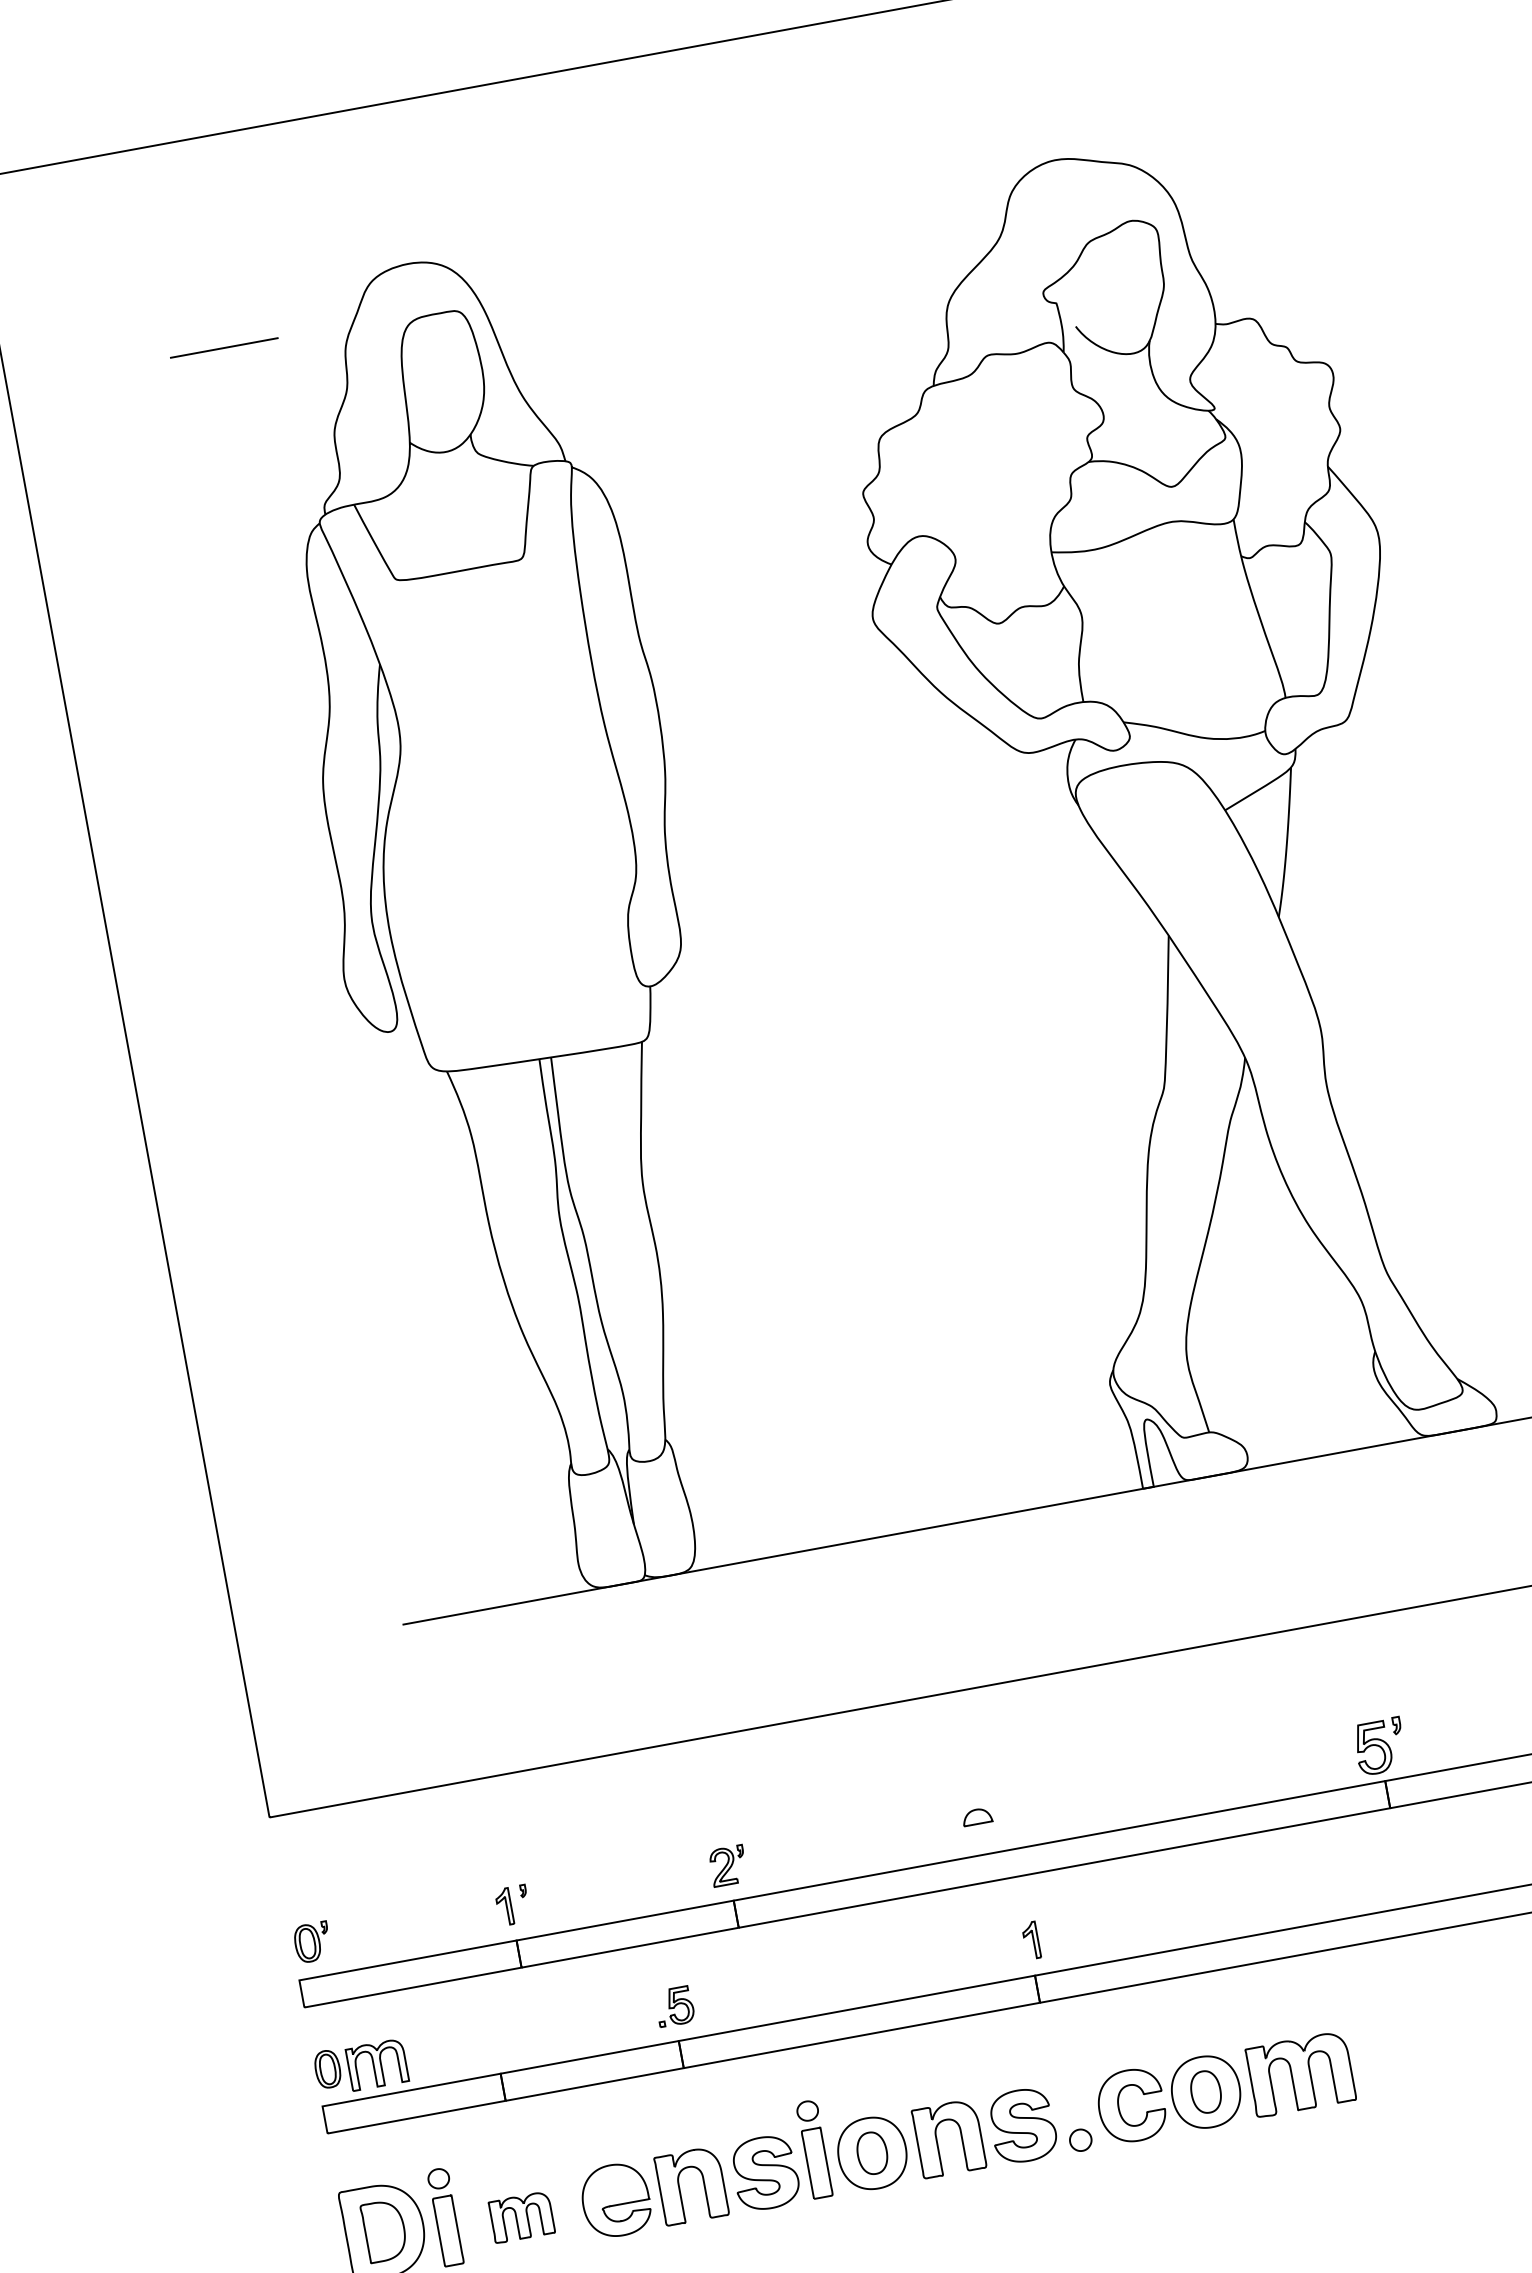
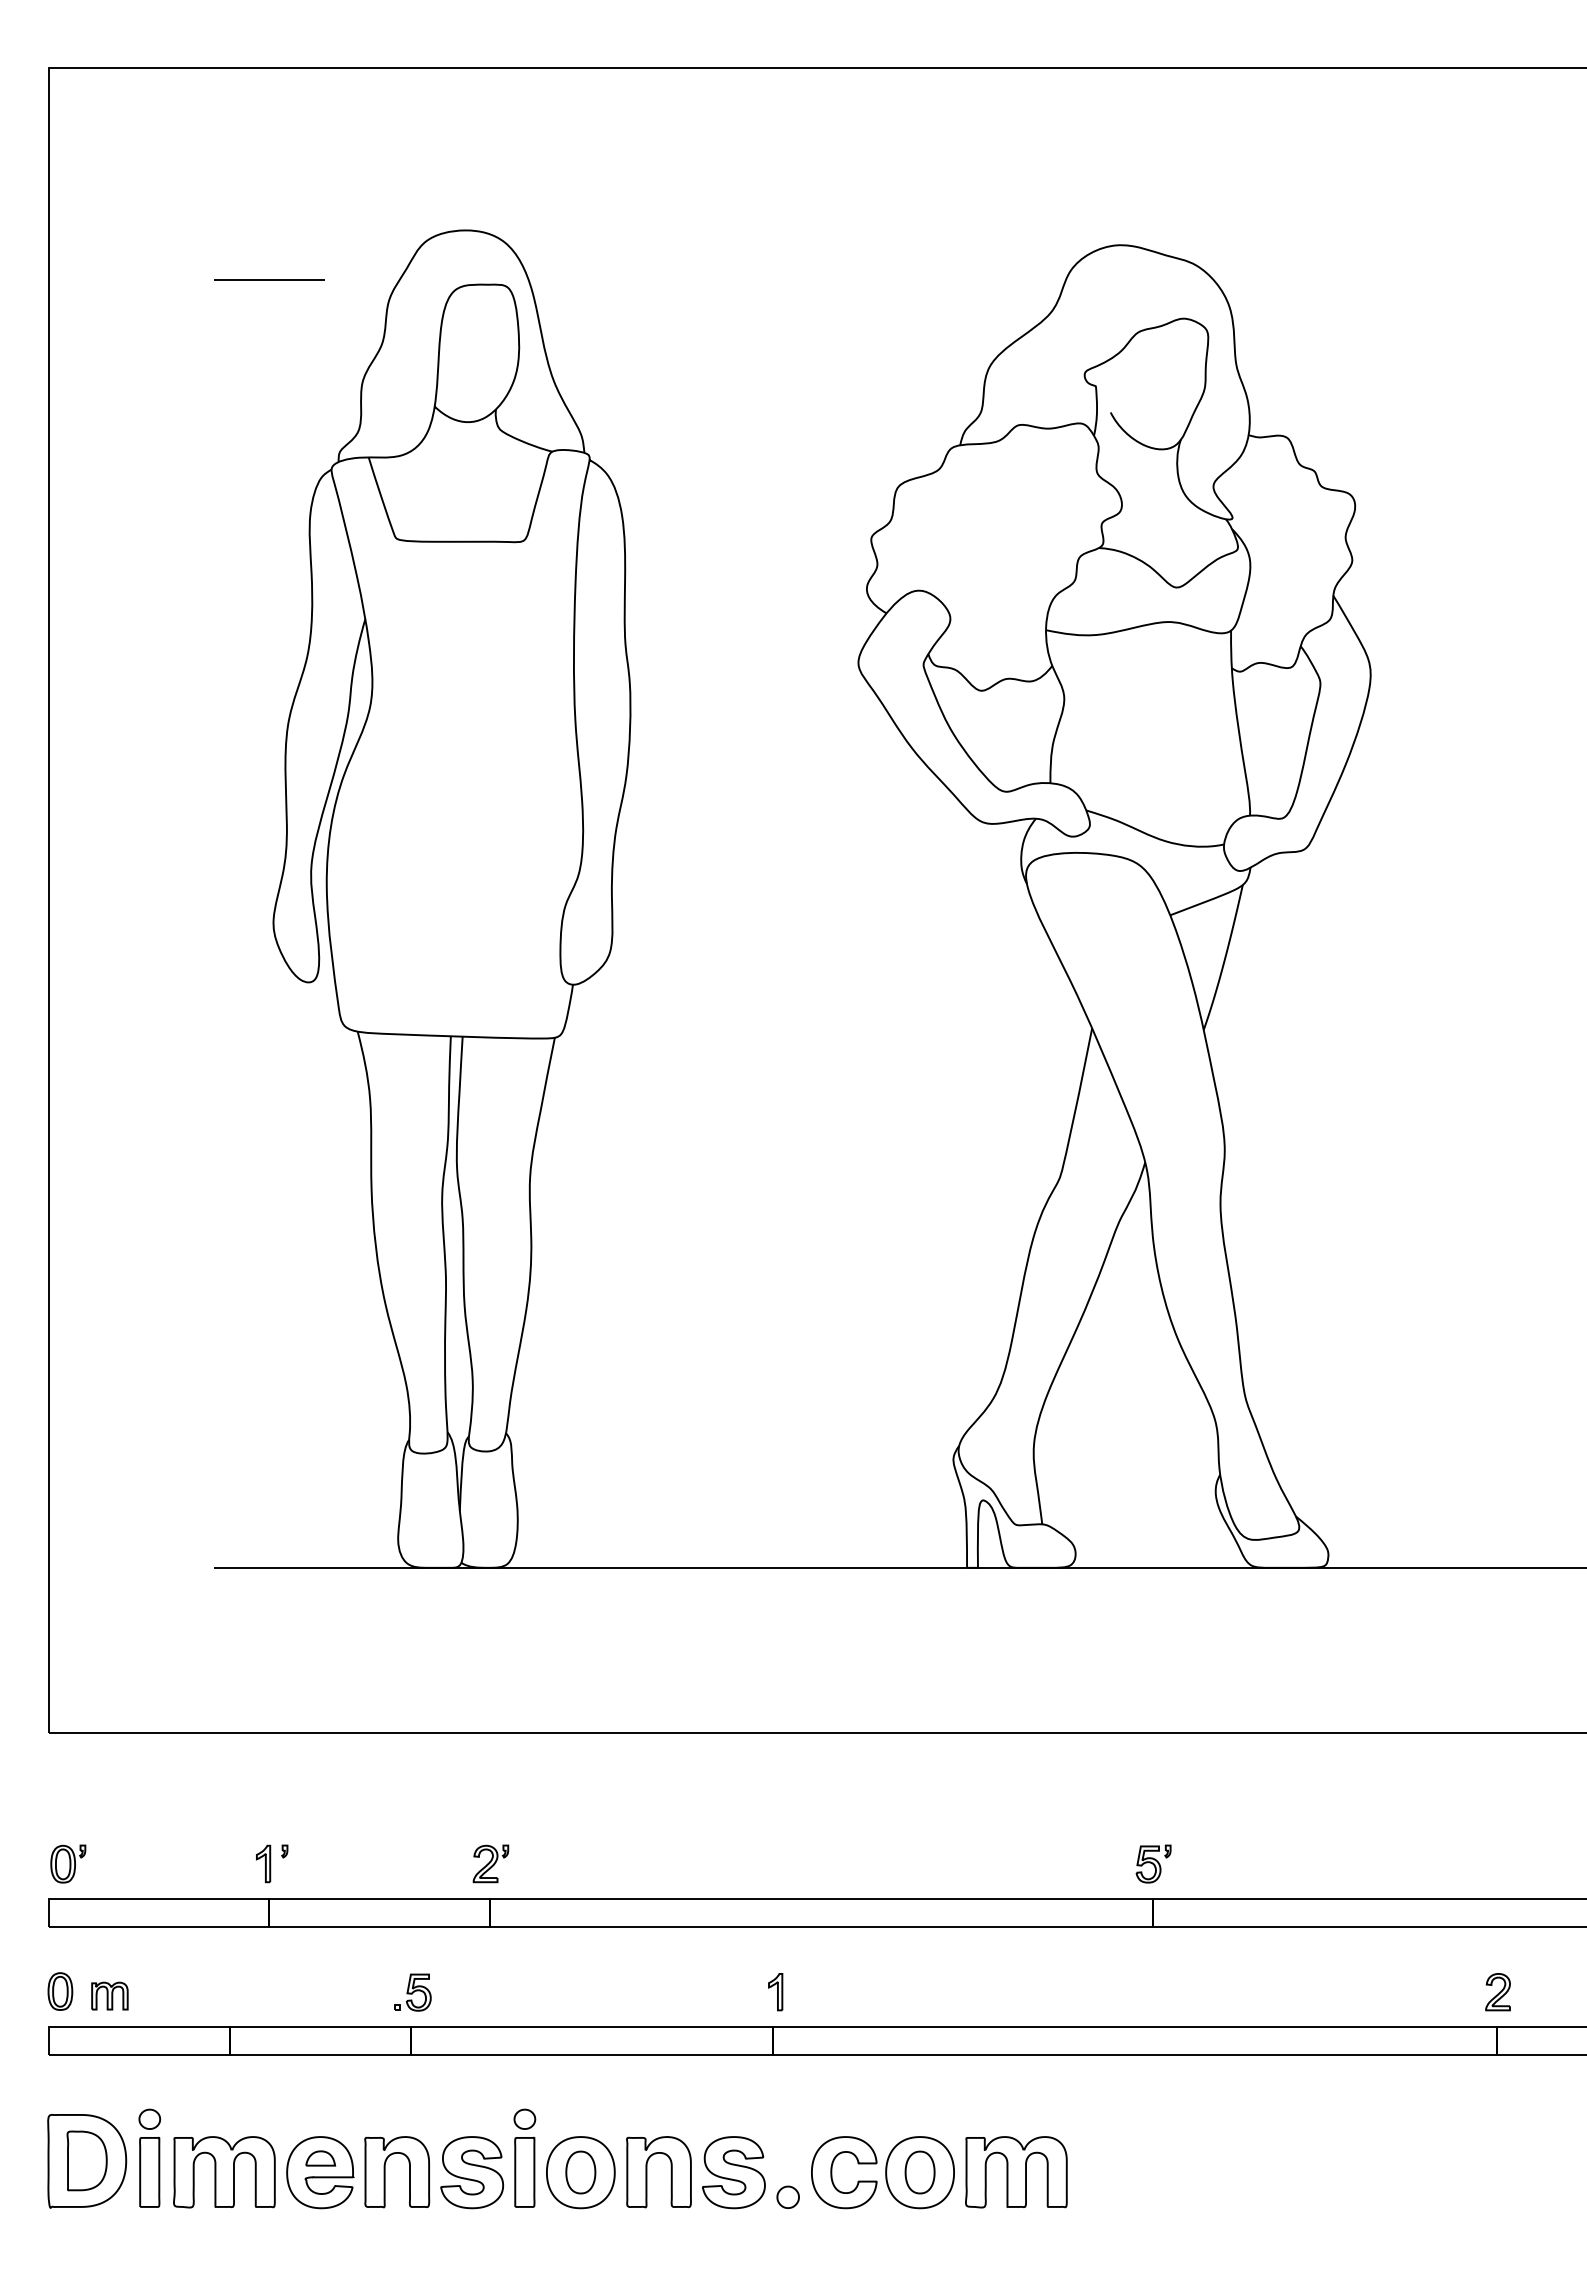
part: (1379, 1745) -> (1153, 1863), size x0.71
part: (977, 1816) -> (320, 2158), moved
part: (376, 2064) -> (109, 1995), size x0.62
part: (521, 2217) -> (224, 2172), size x1.67

